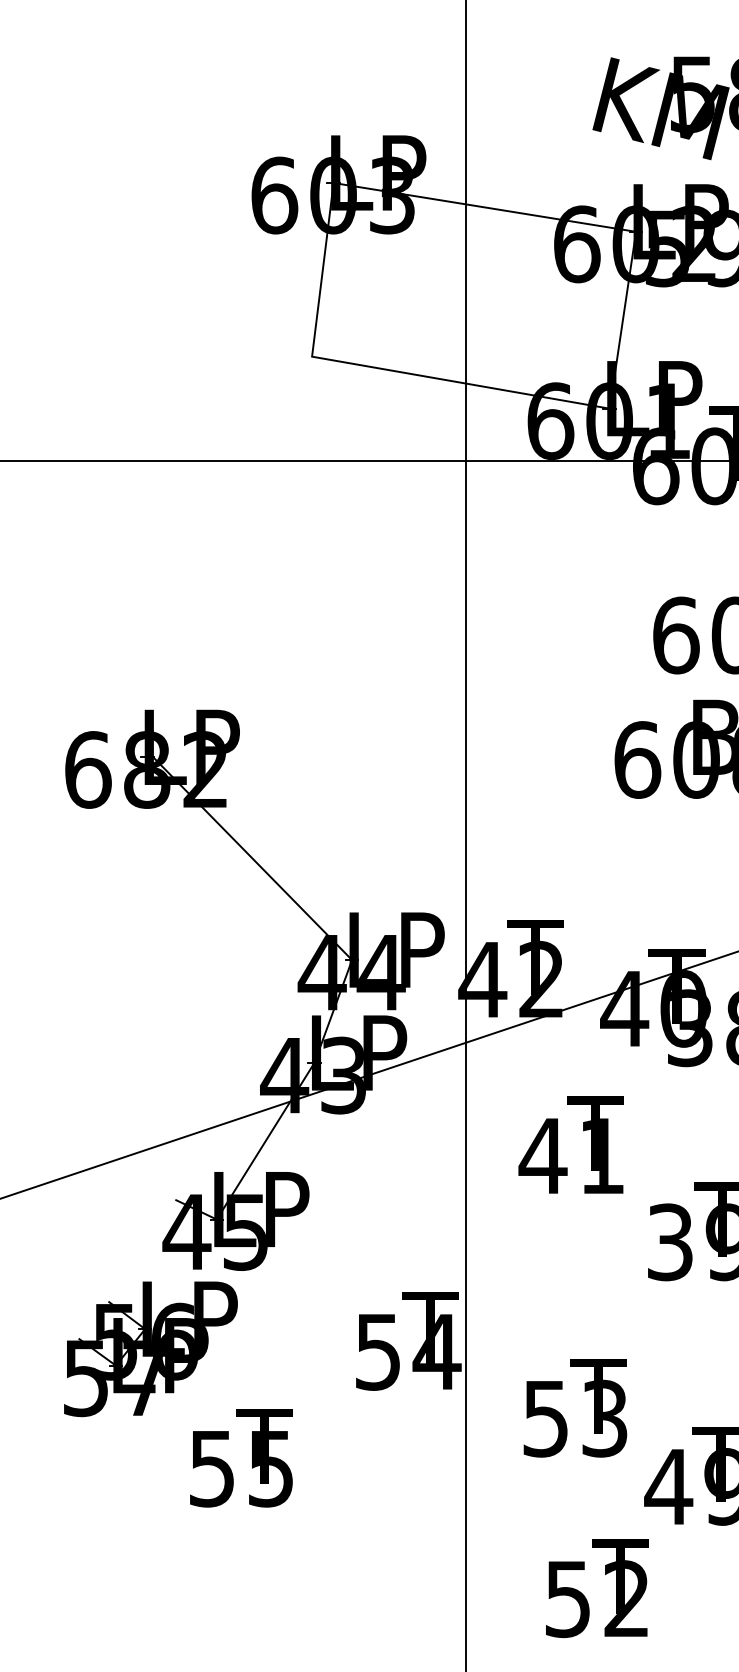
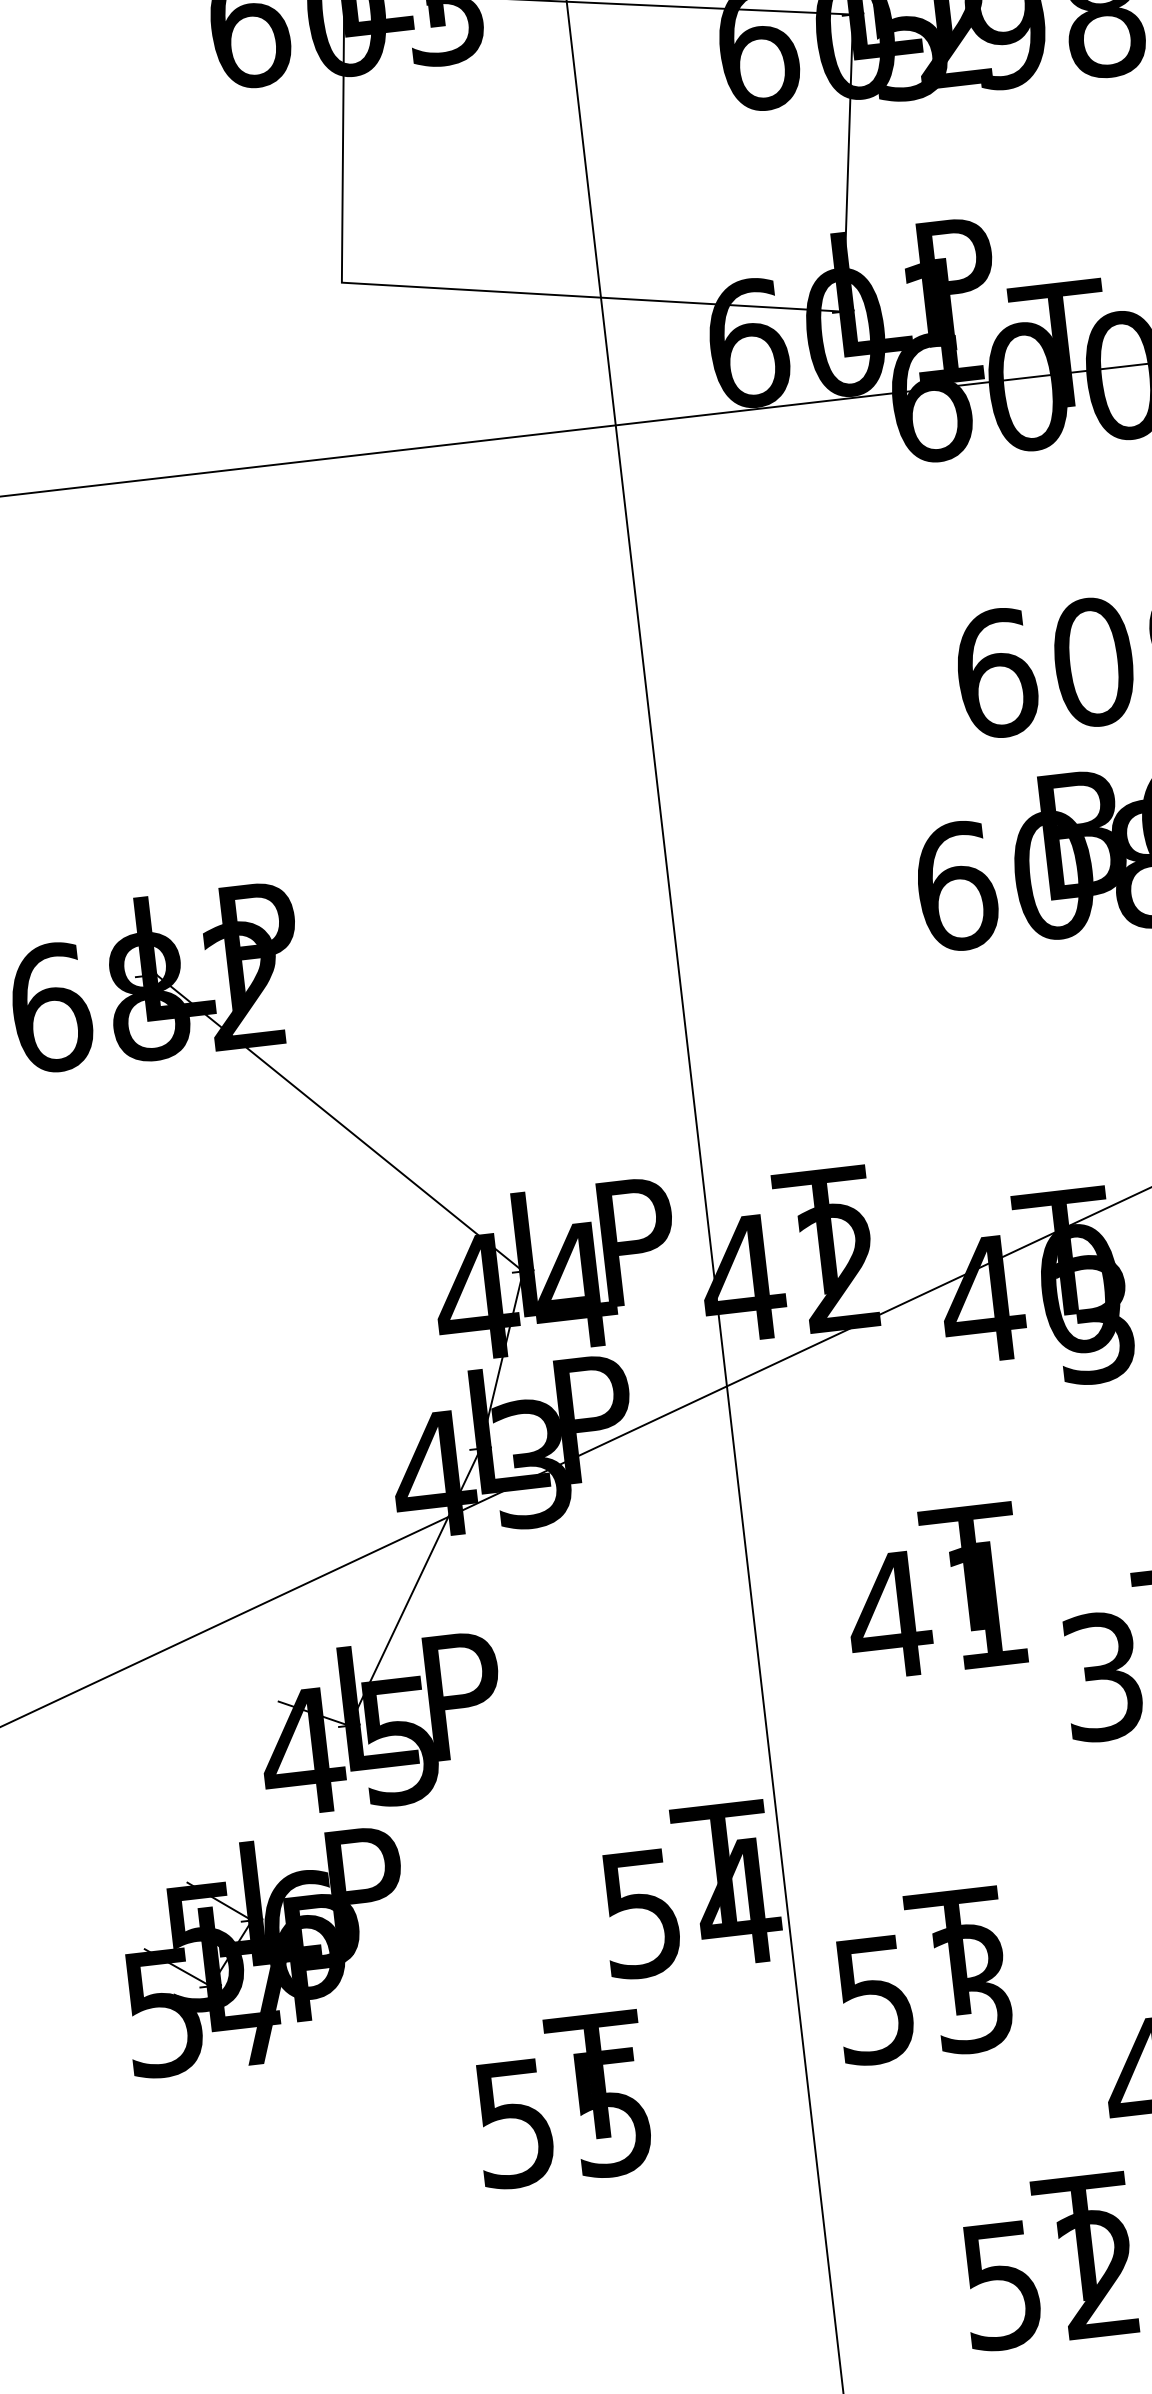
text: (570, 1144) -> (932, 1591), moved
text: (575, 1408) -> (921, 1977), moved
text: (241, 1458) -> (561, 2101), moved

